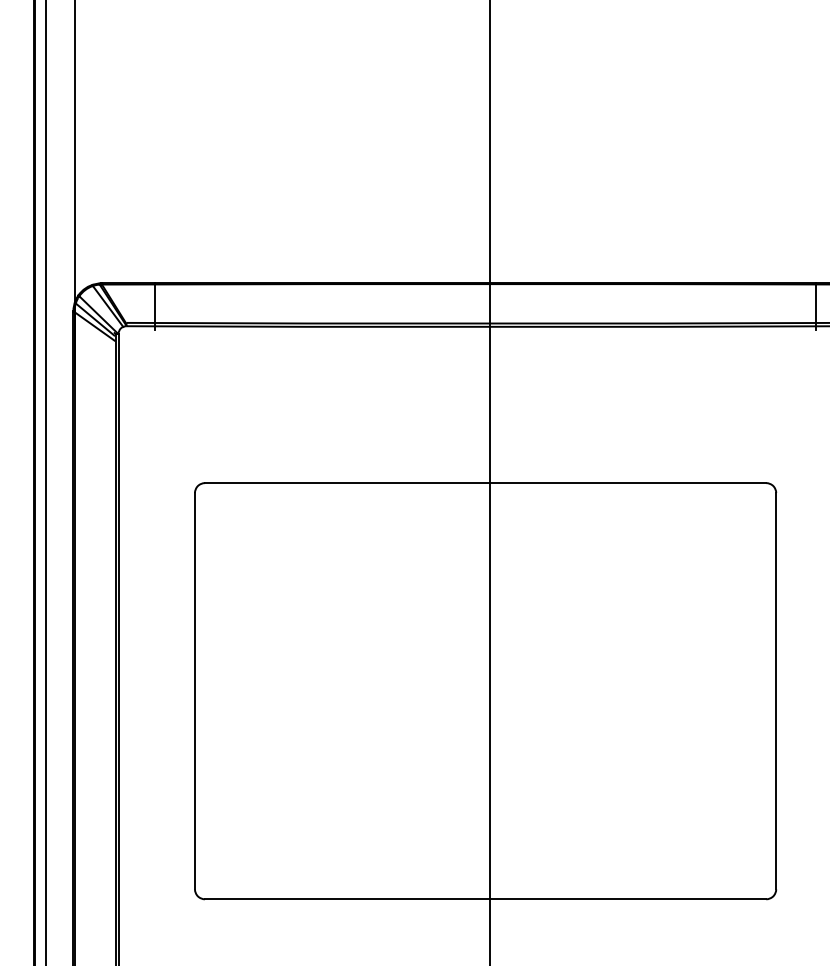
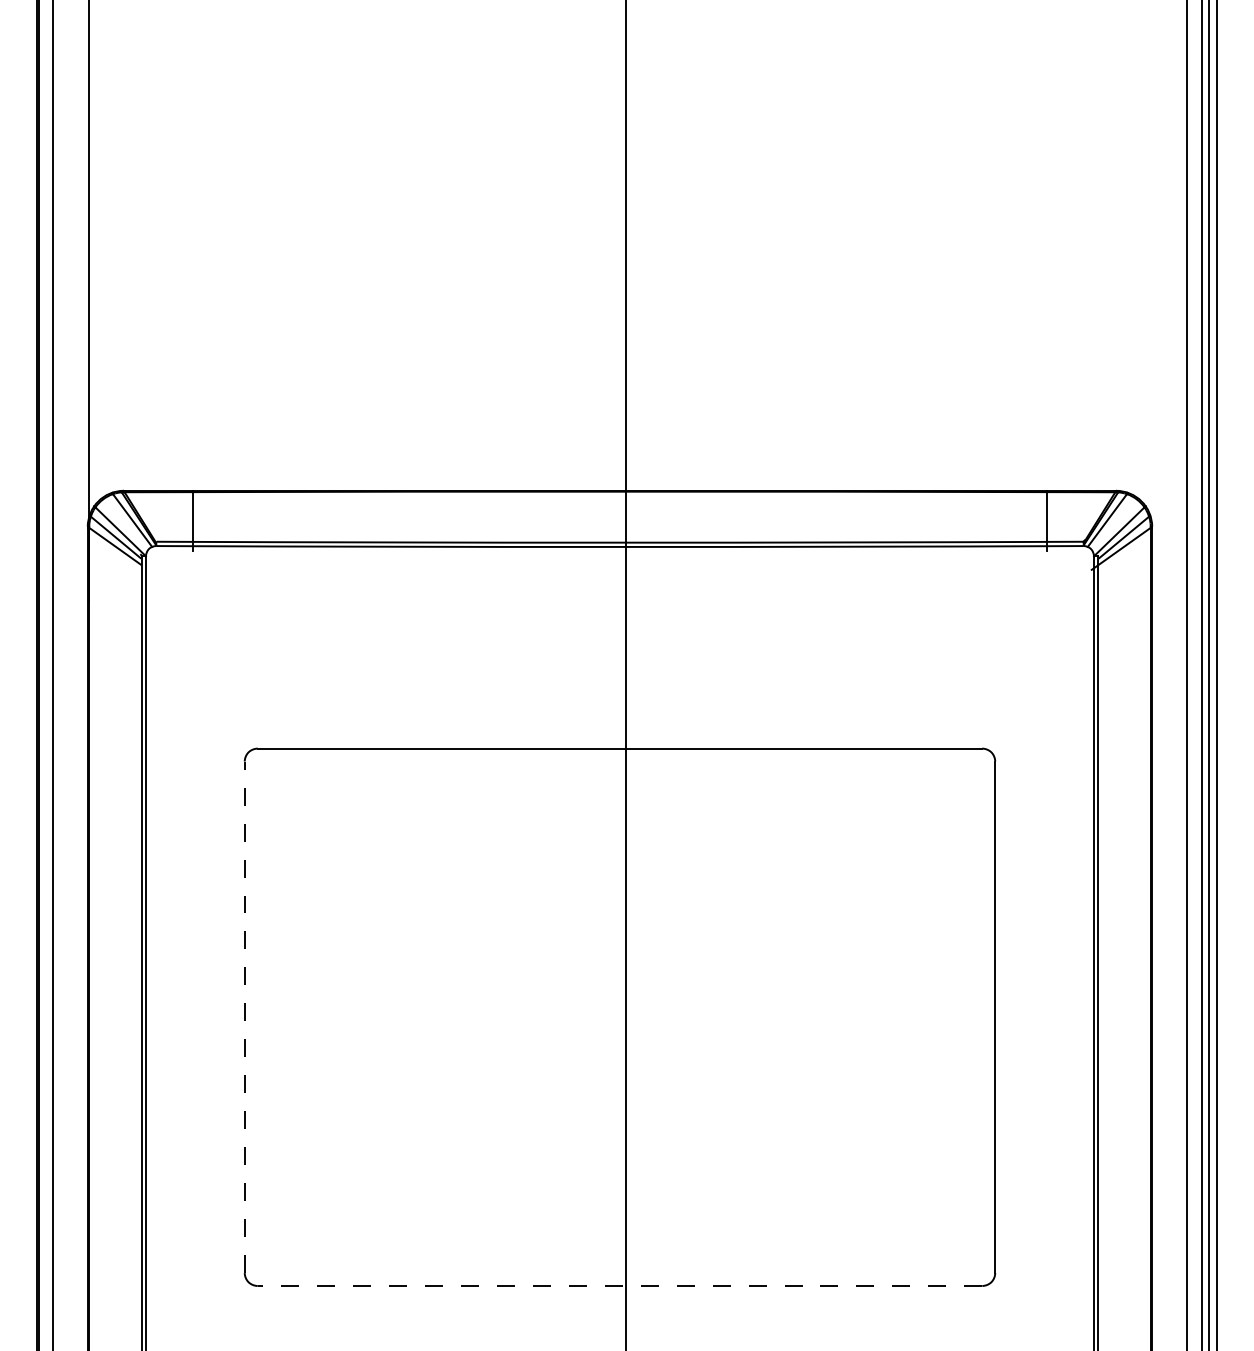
line: (194, 691) -> (244, 1017), solid -> dashed
line: (485, 898) -> (619, 1285), solid -> dashed

